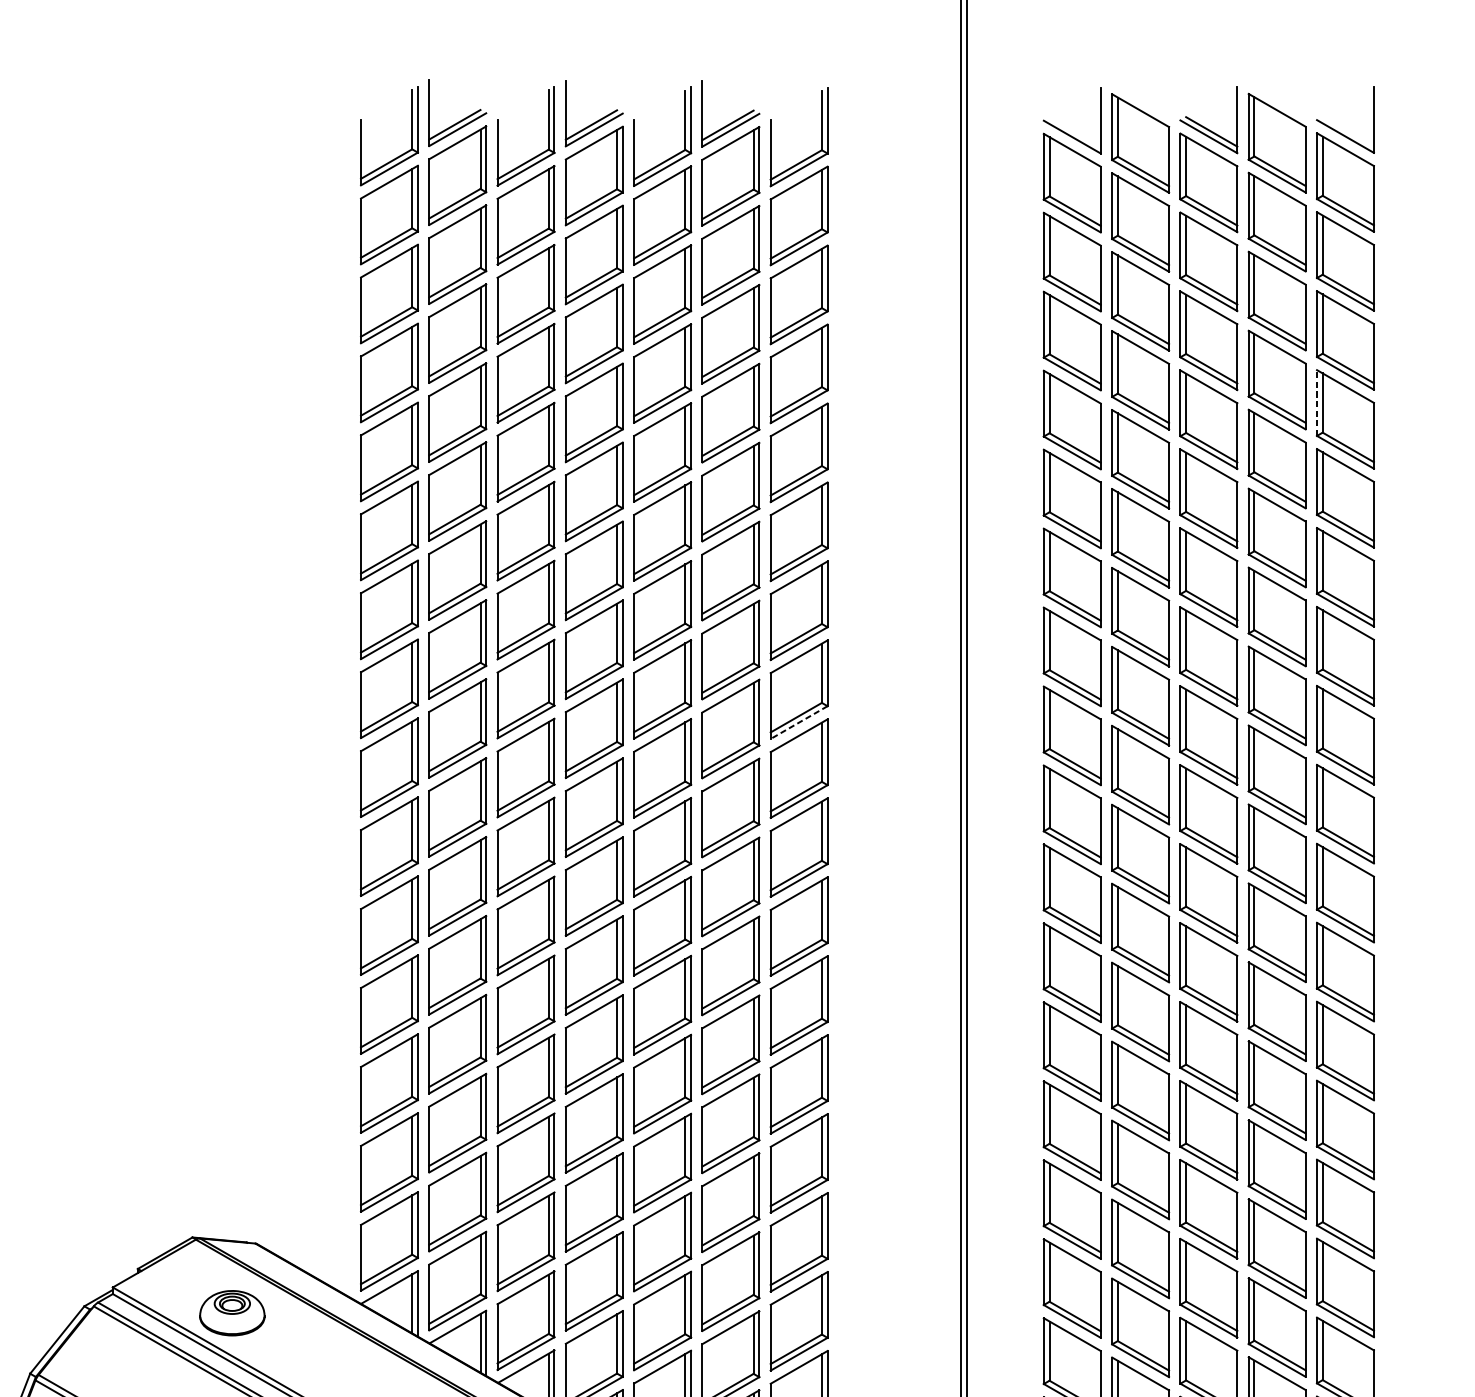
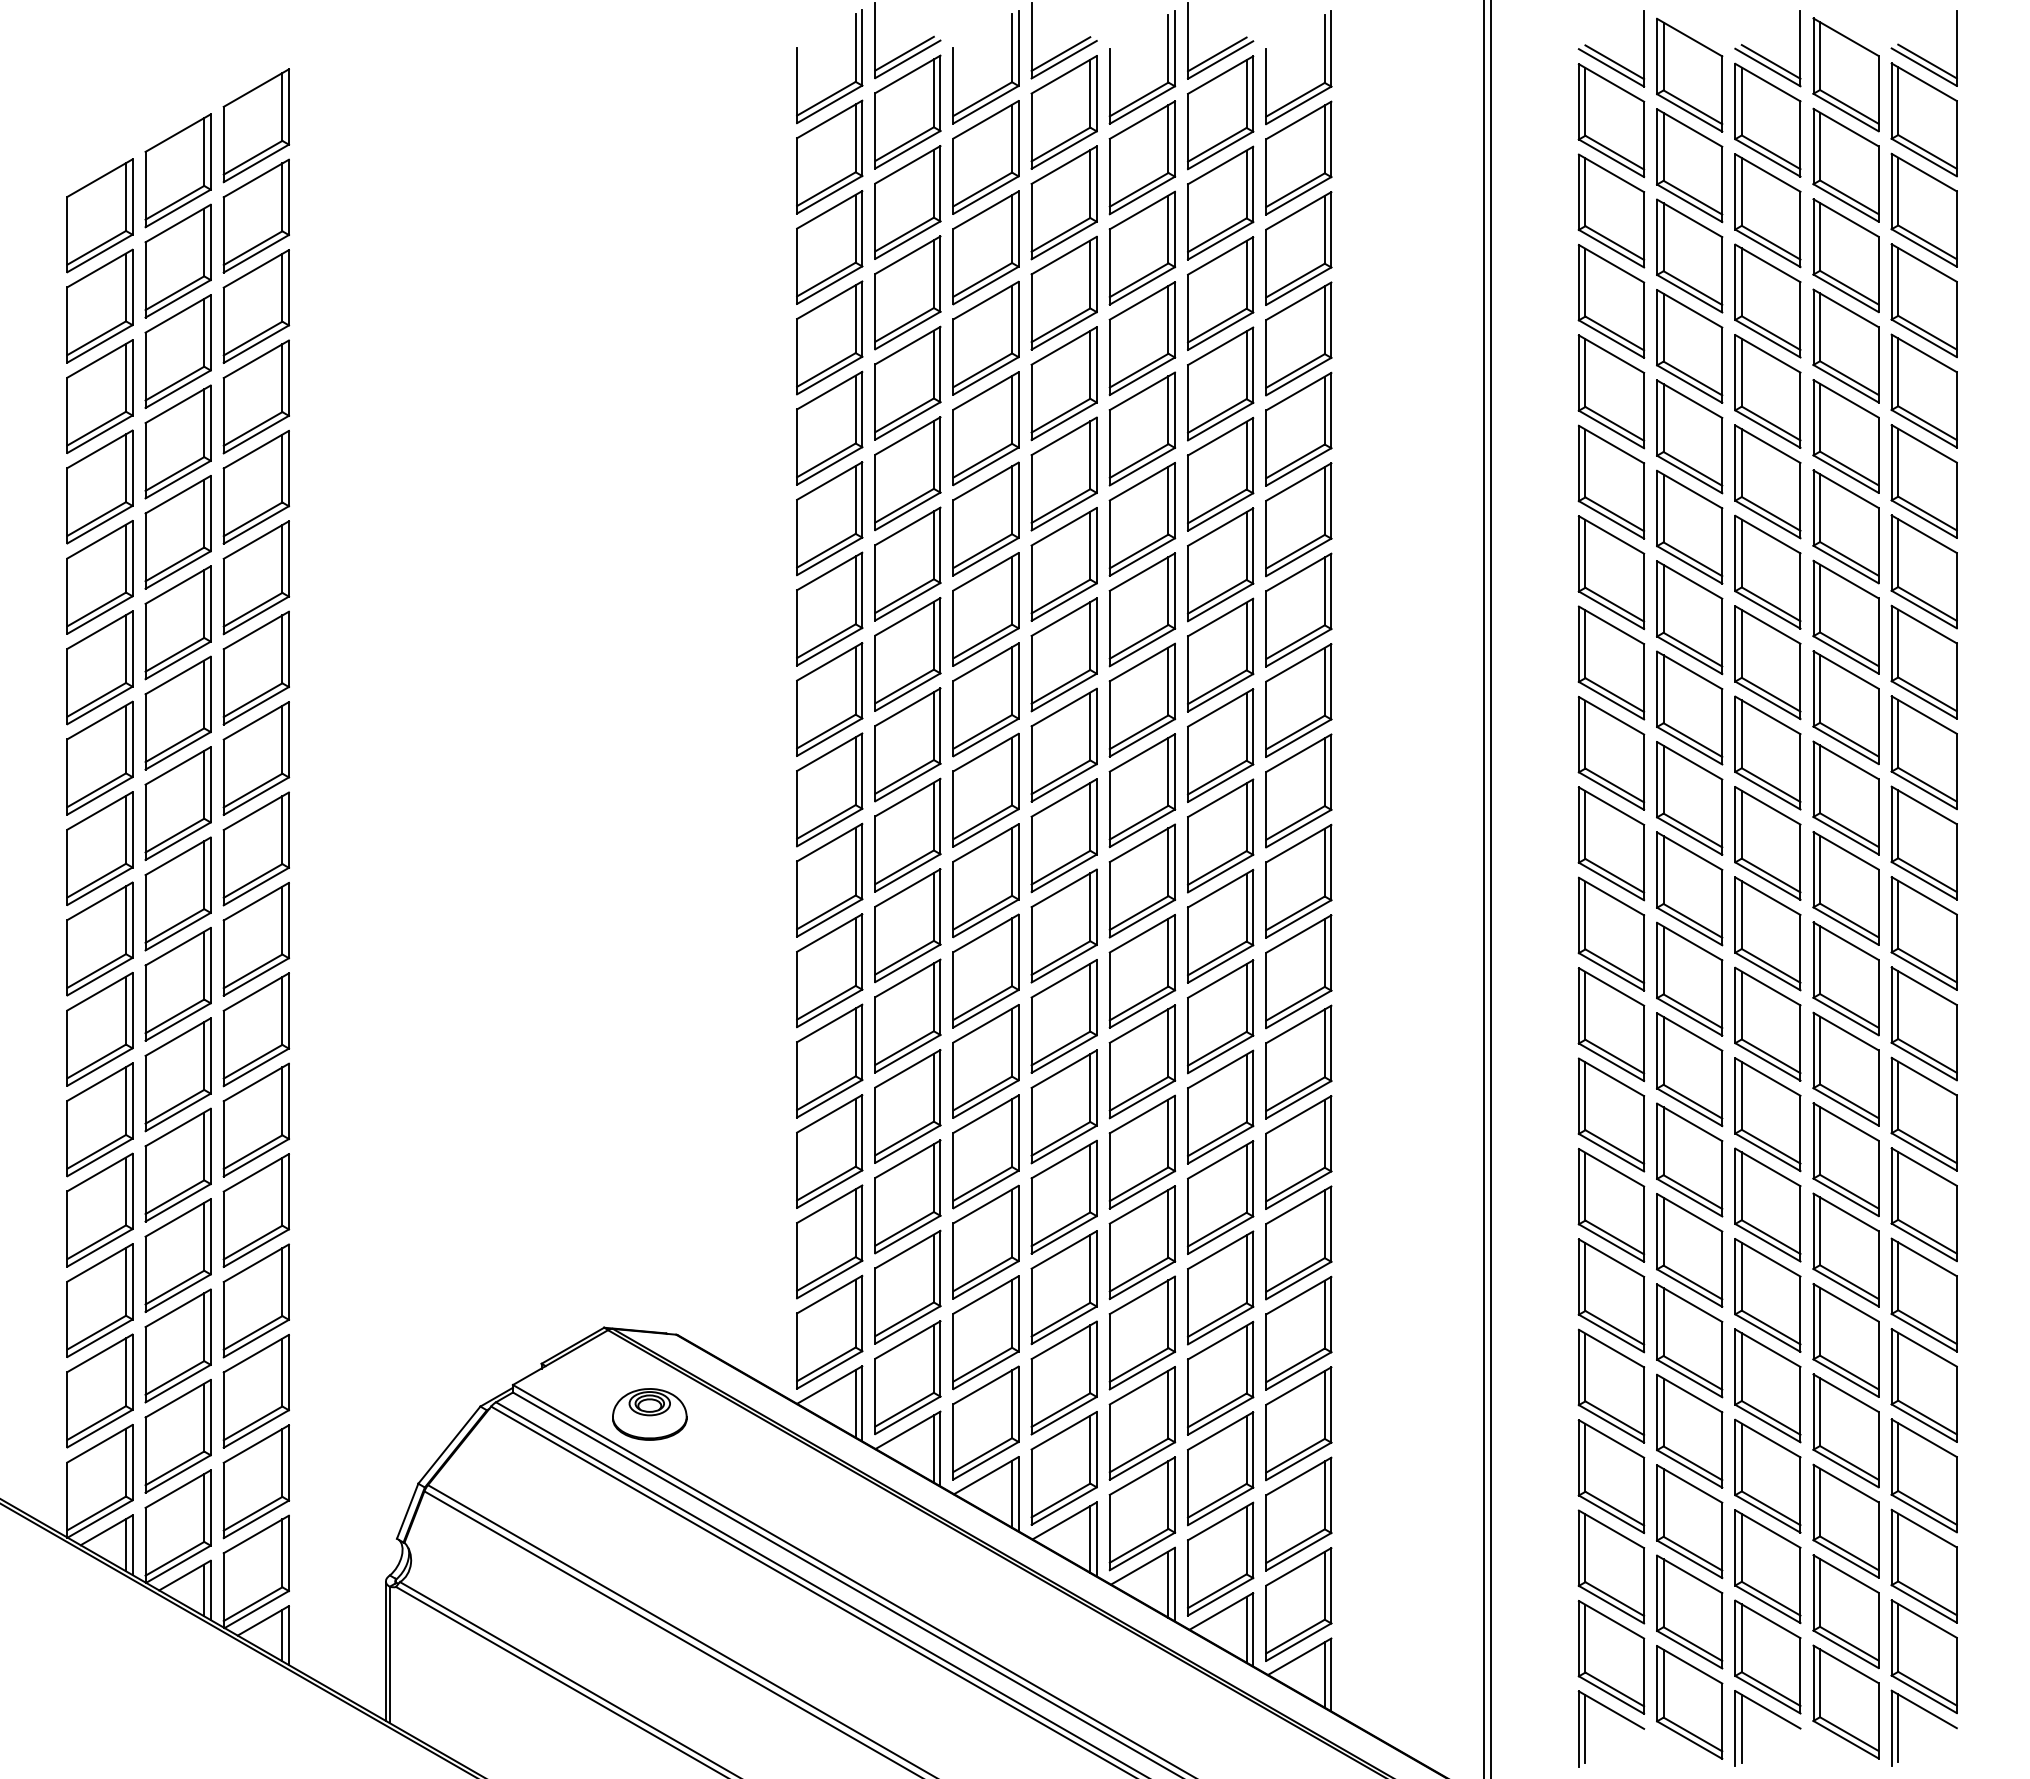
line: (1348, 131) -> (1927, 61), added
line: (1074, 132) -> (1614, 62), added
line: (1316, 403) -> (1891, 372), dashed -> solid
line: (798, 722) -> (1298, 738), dashed -> solid

